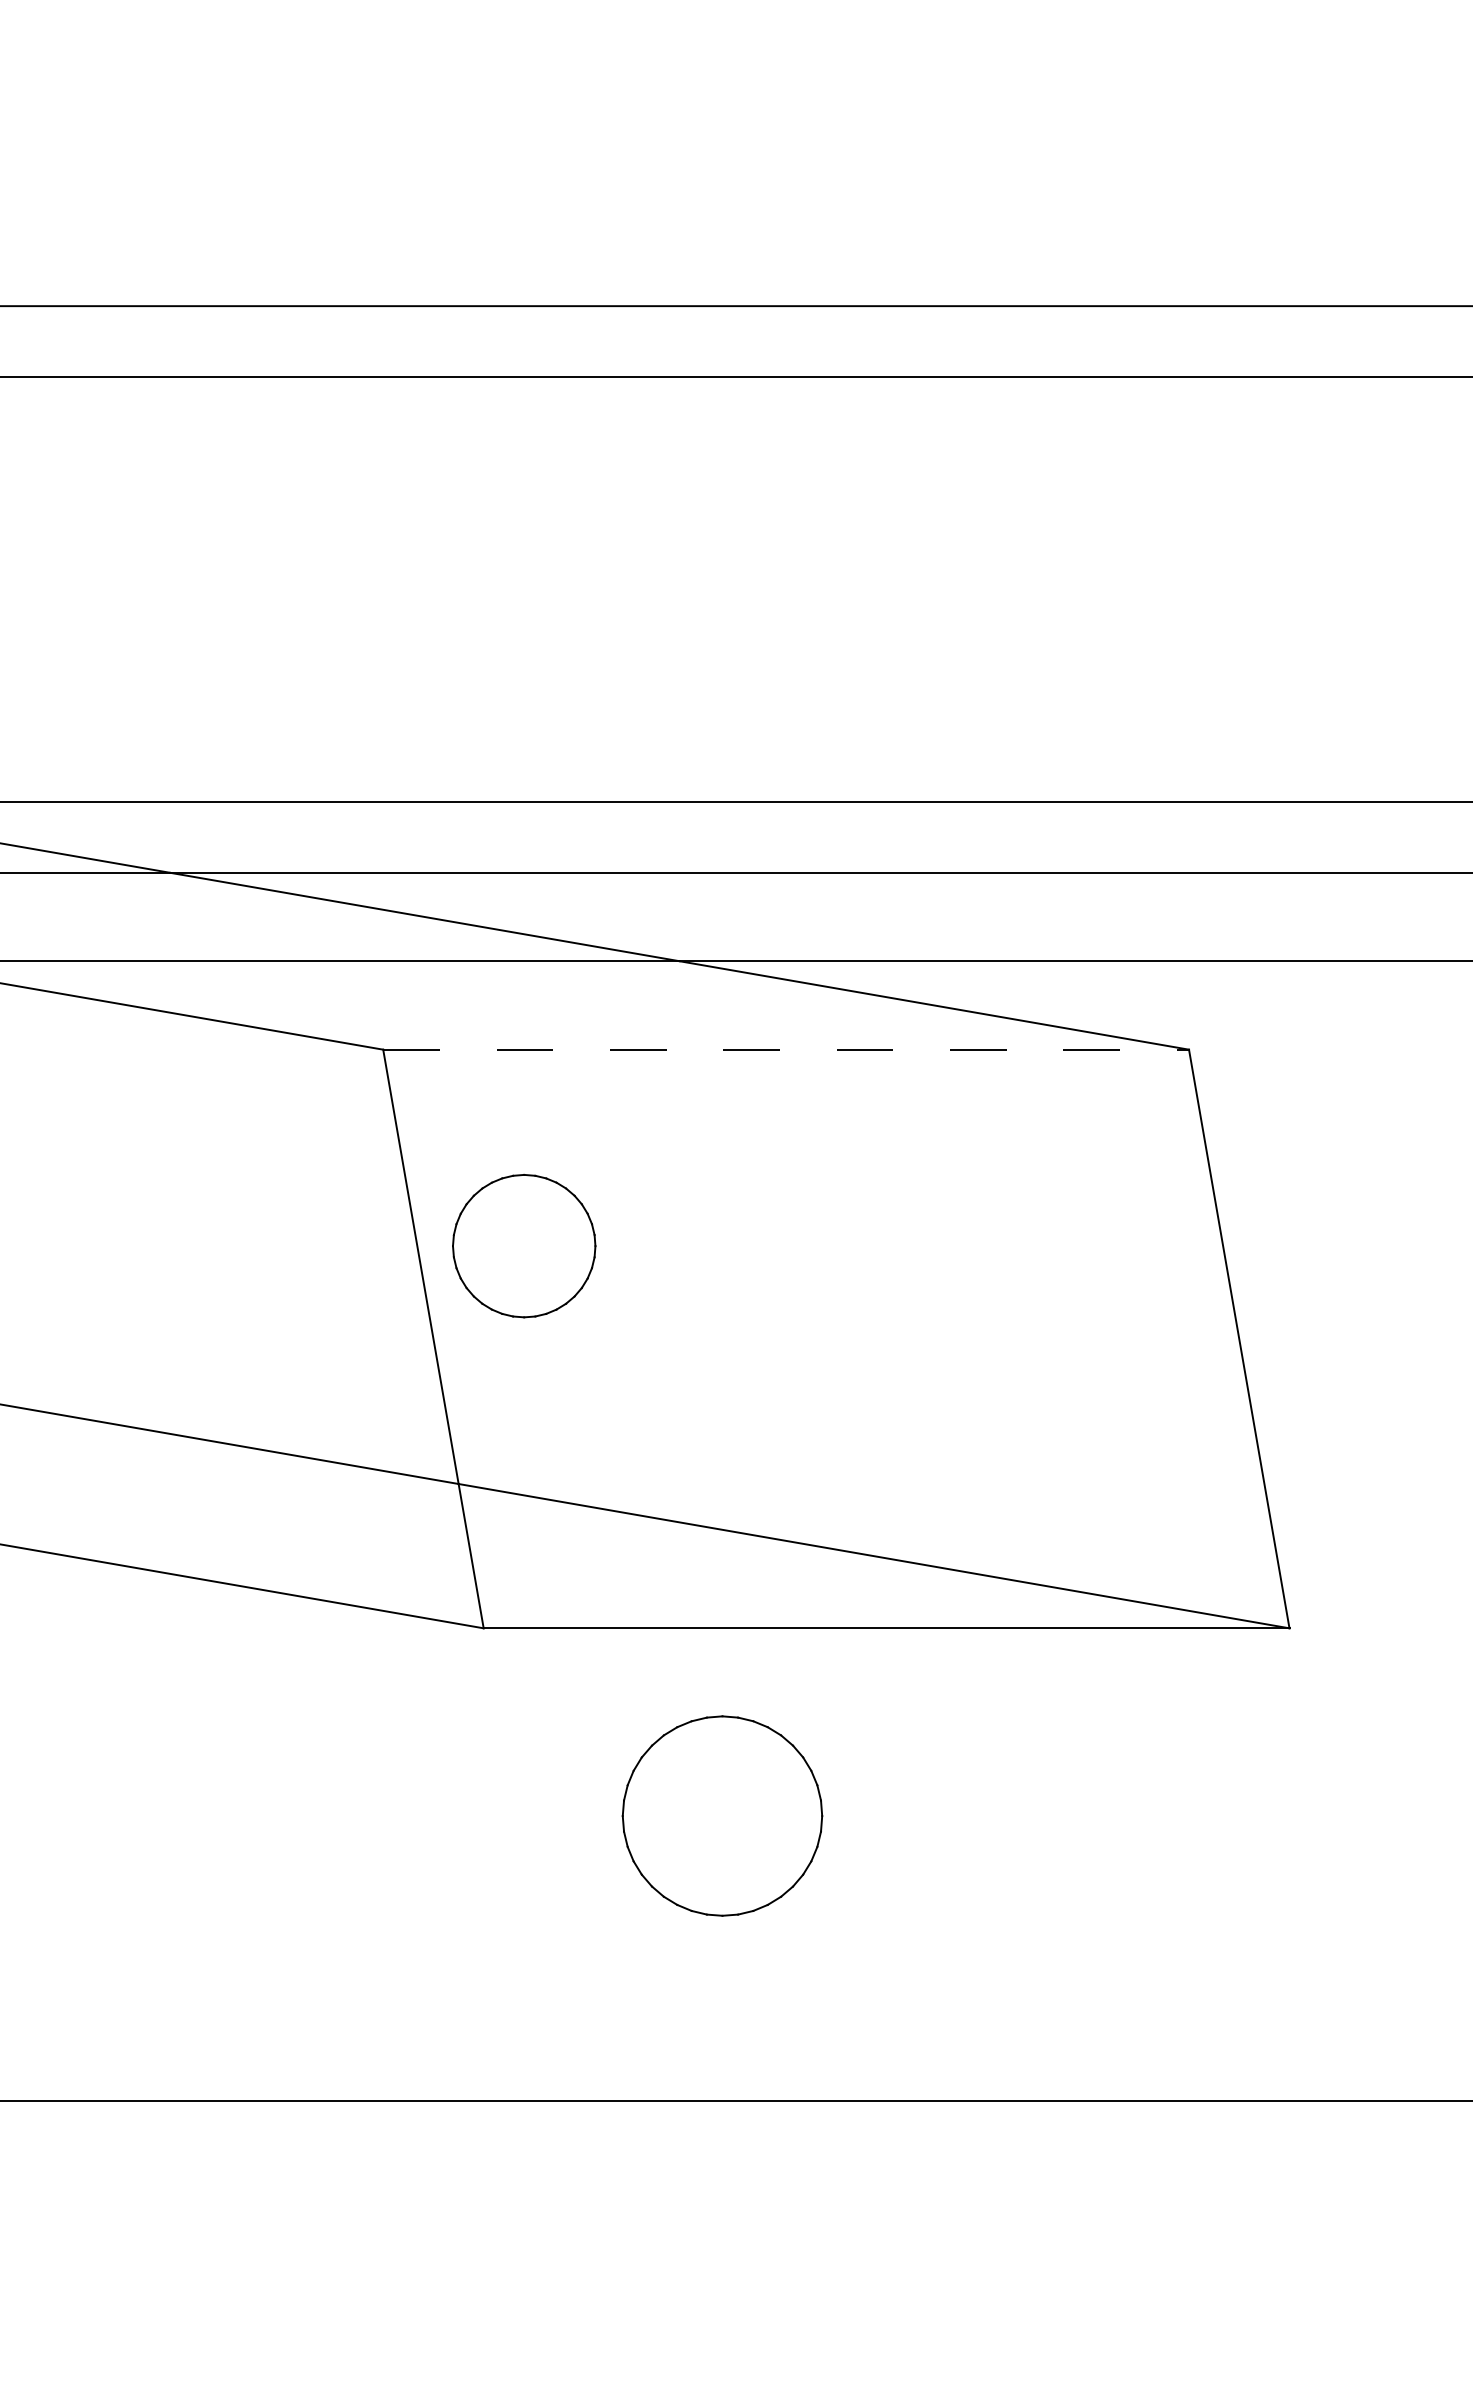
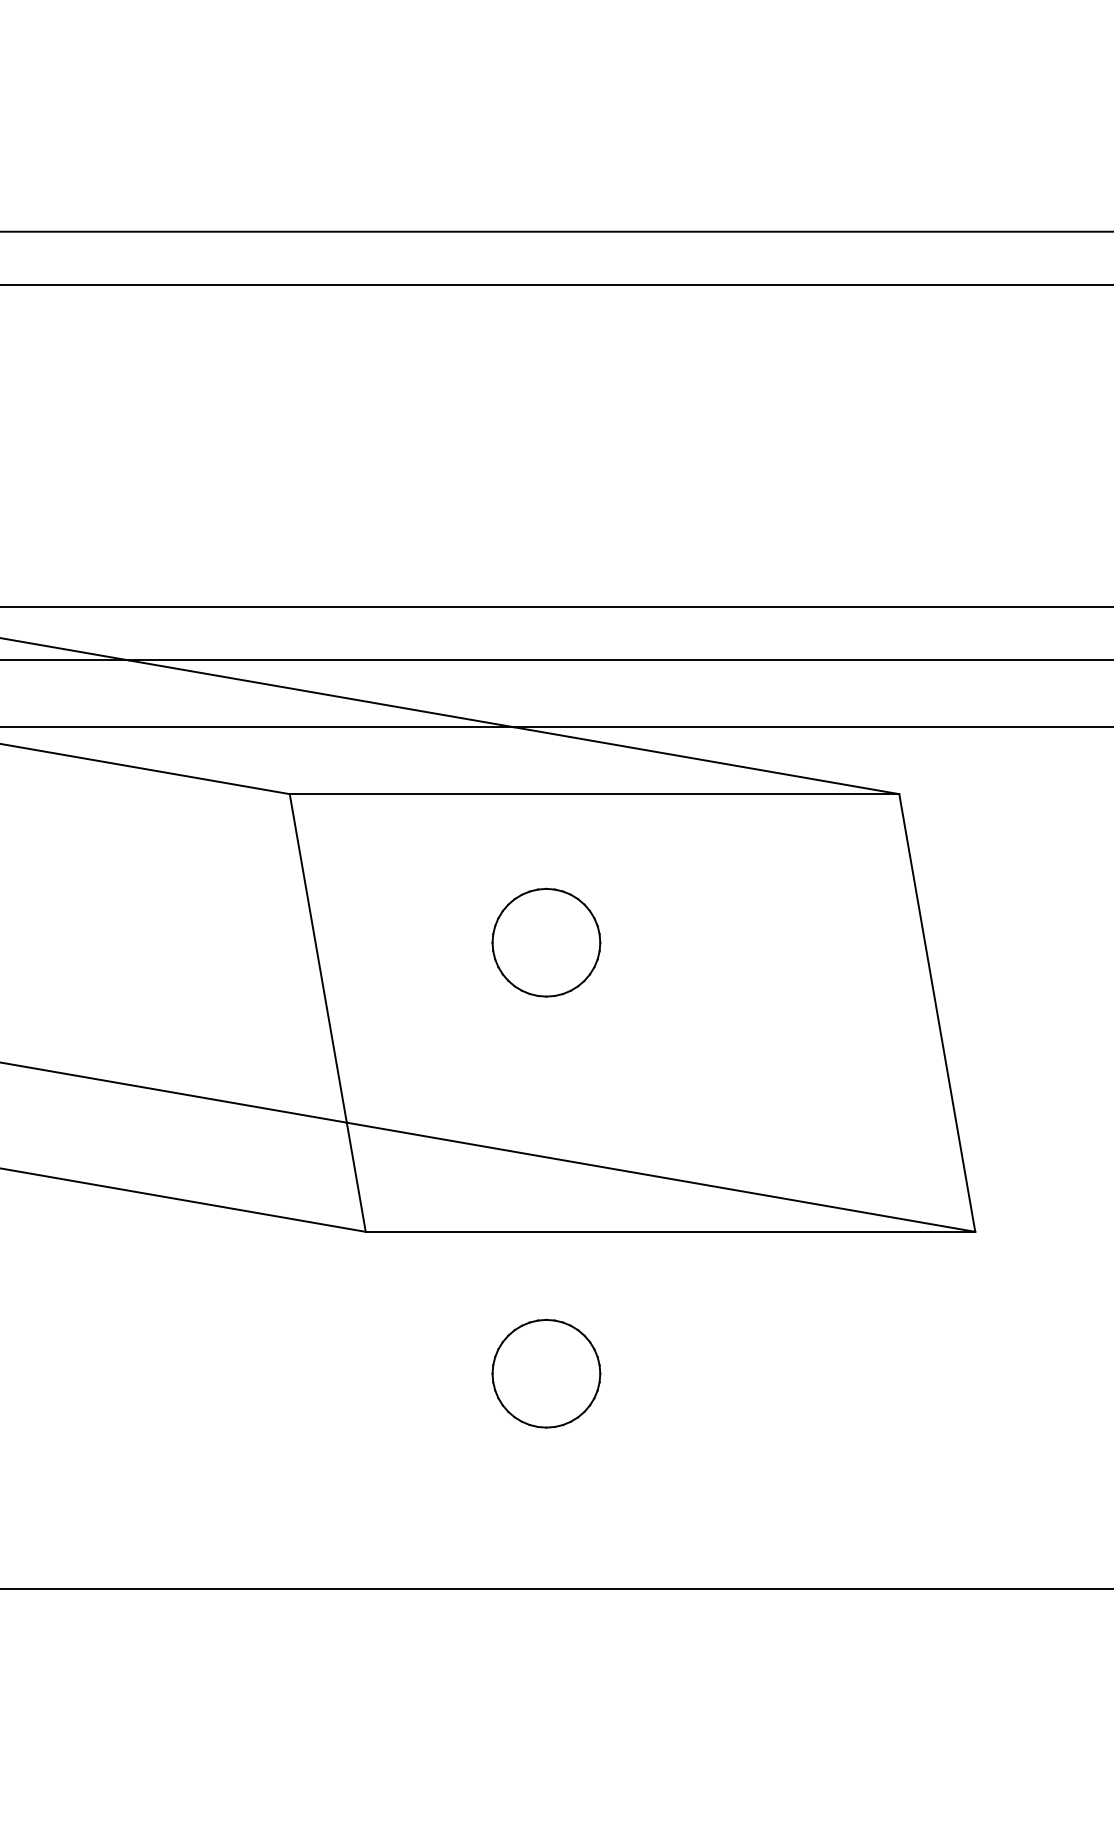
line: (786, 1050) -> (594, 794), dashed -> solid
part: (524, 1245) -> (546, 942), moved
part: (722, 1815) -> (546, 1373), size x0.71

